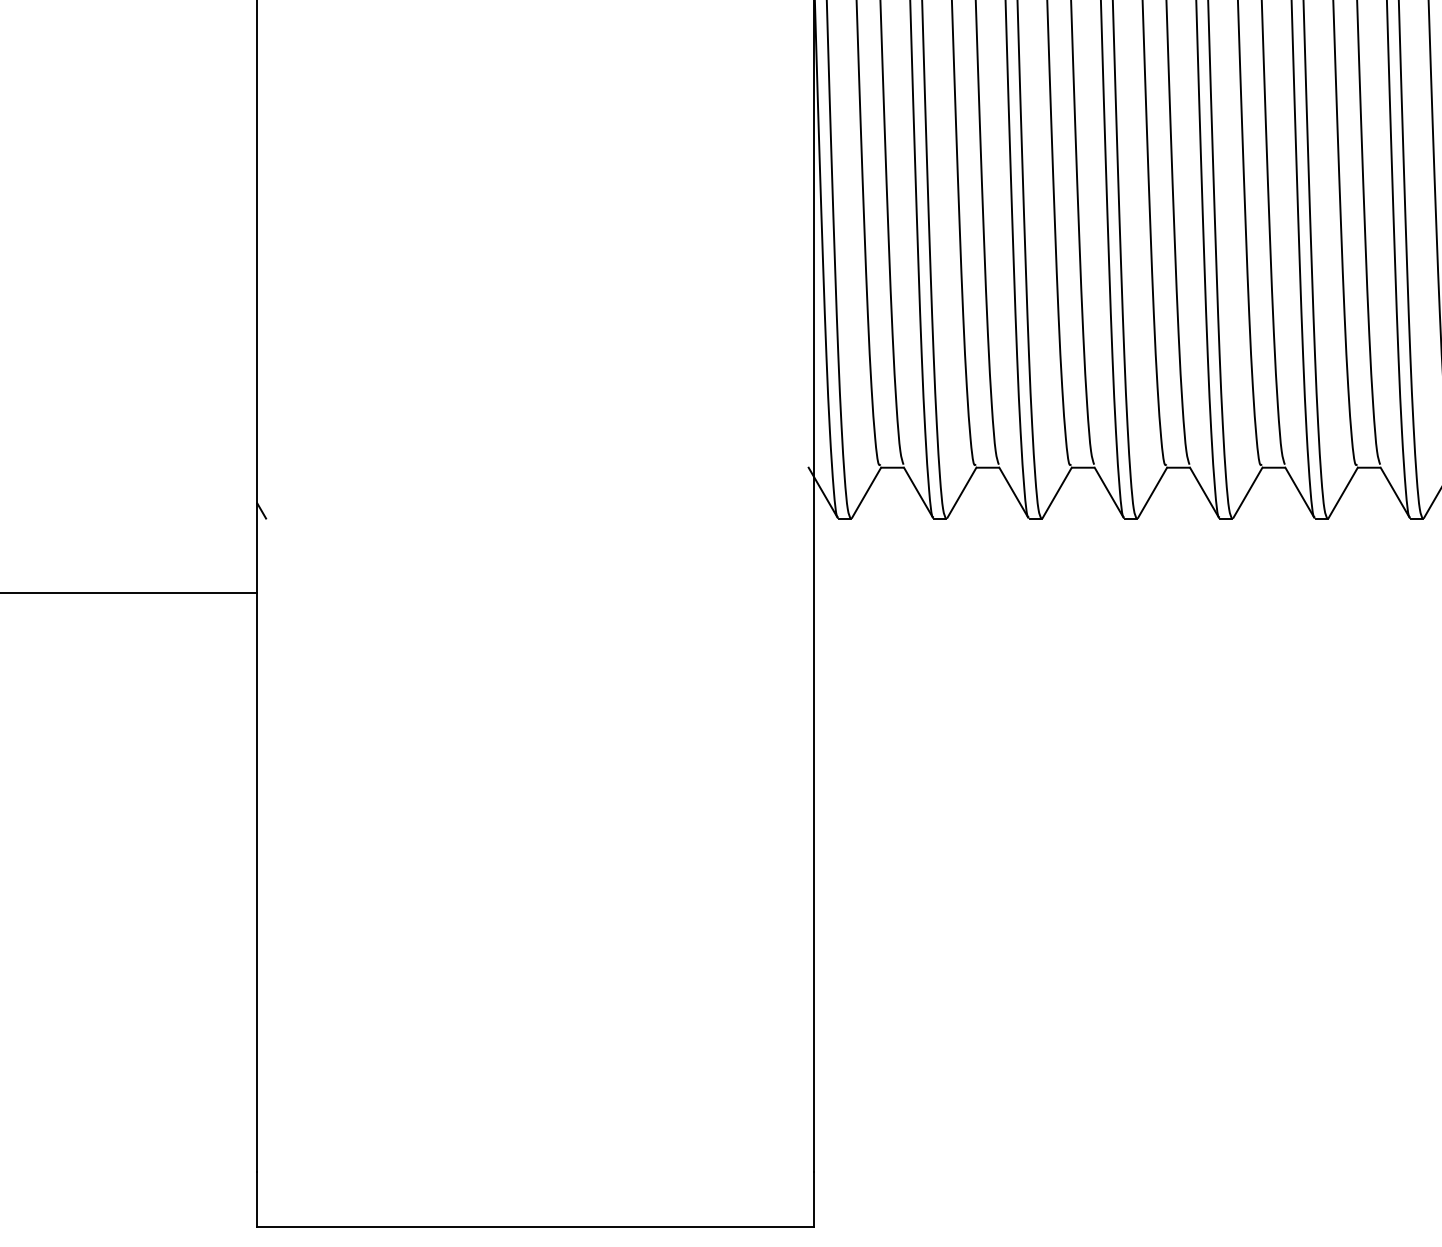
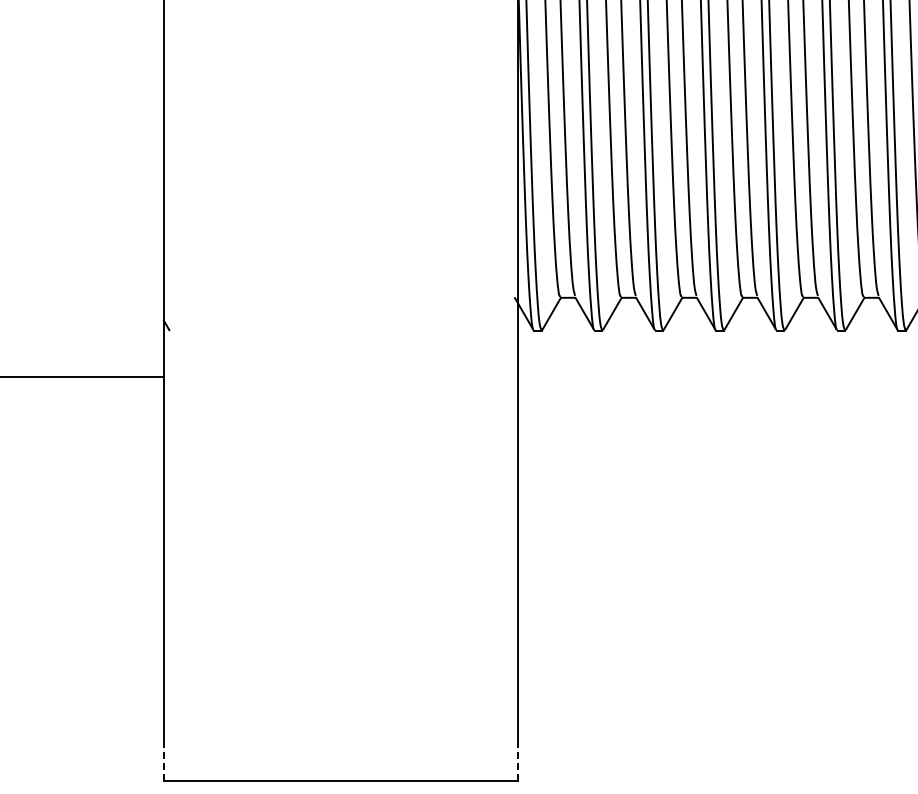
line: (256, 1199) -> (163, 763), solid -> dashed
line: (812, 1199) -> (517, 763), solid -> dashed

